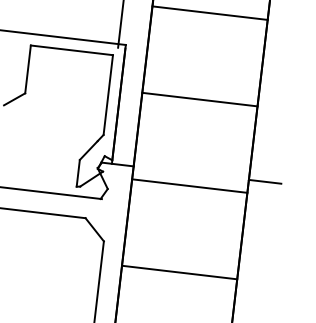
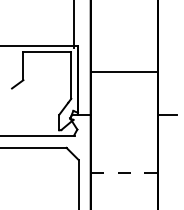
line: (208, 12) -> (123, 21), removed
line: (188, 186) -> (123, 122), removed
line: (180, 272) -> (124, 172), solid -> dashed

